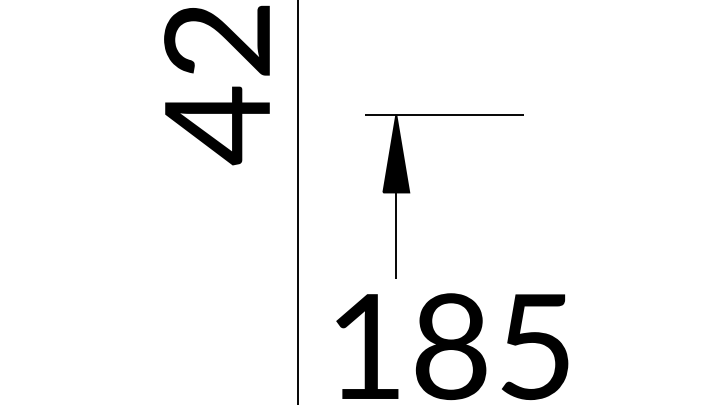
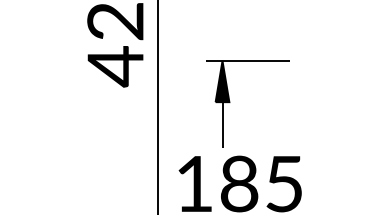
part: (411, 193) -> (230, 102), moved

